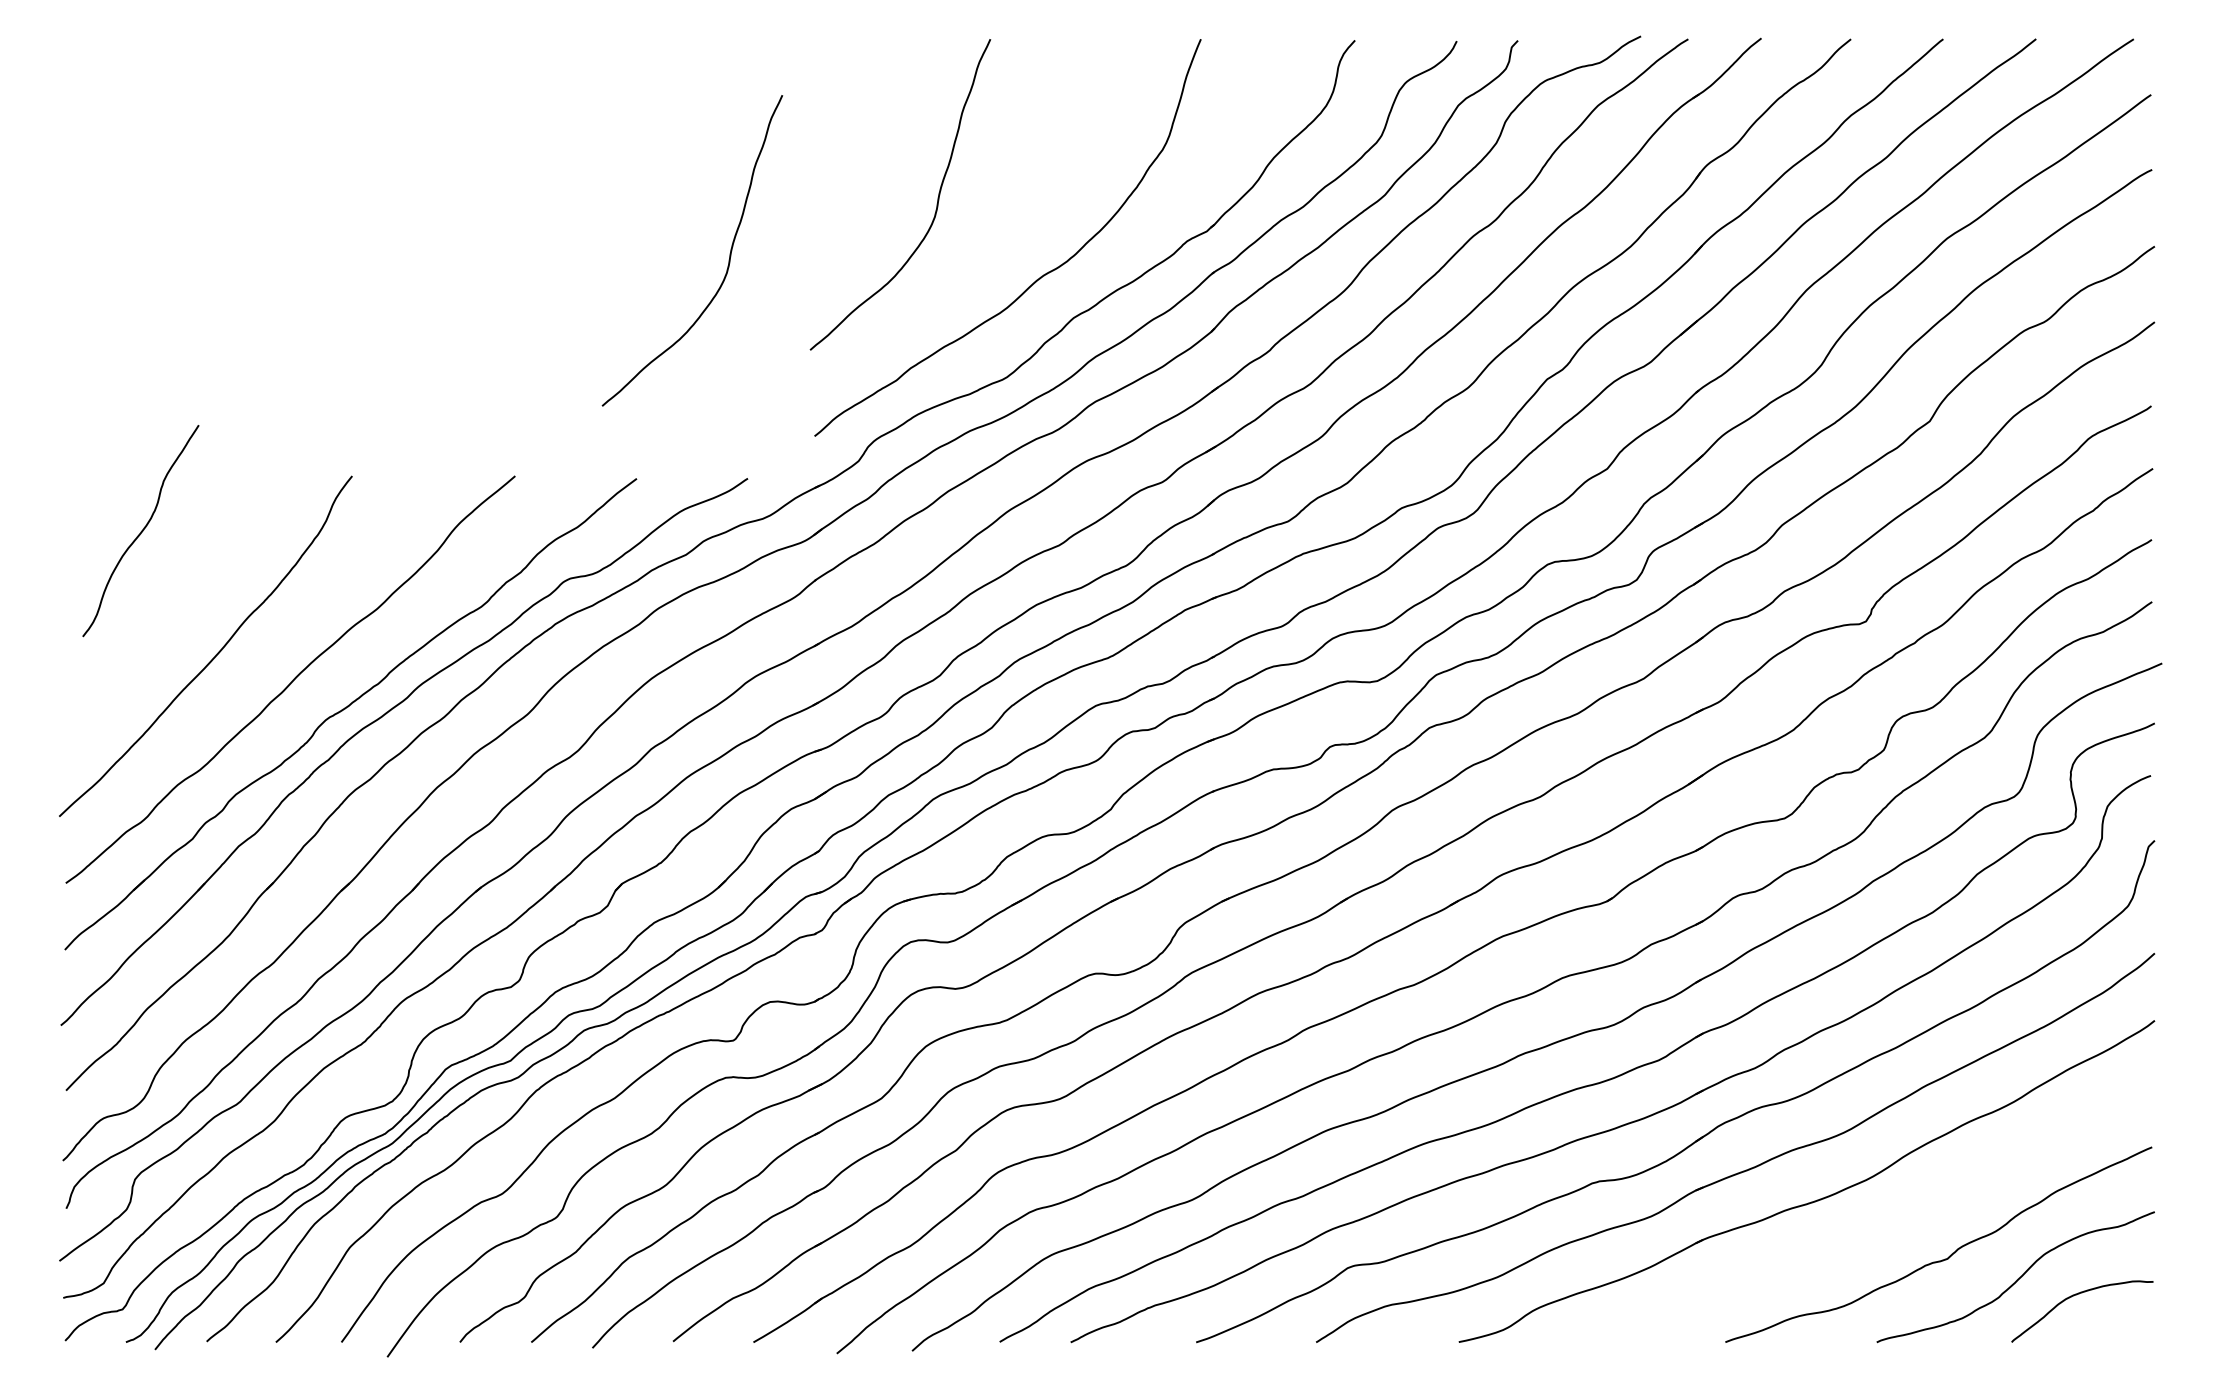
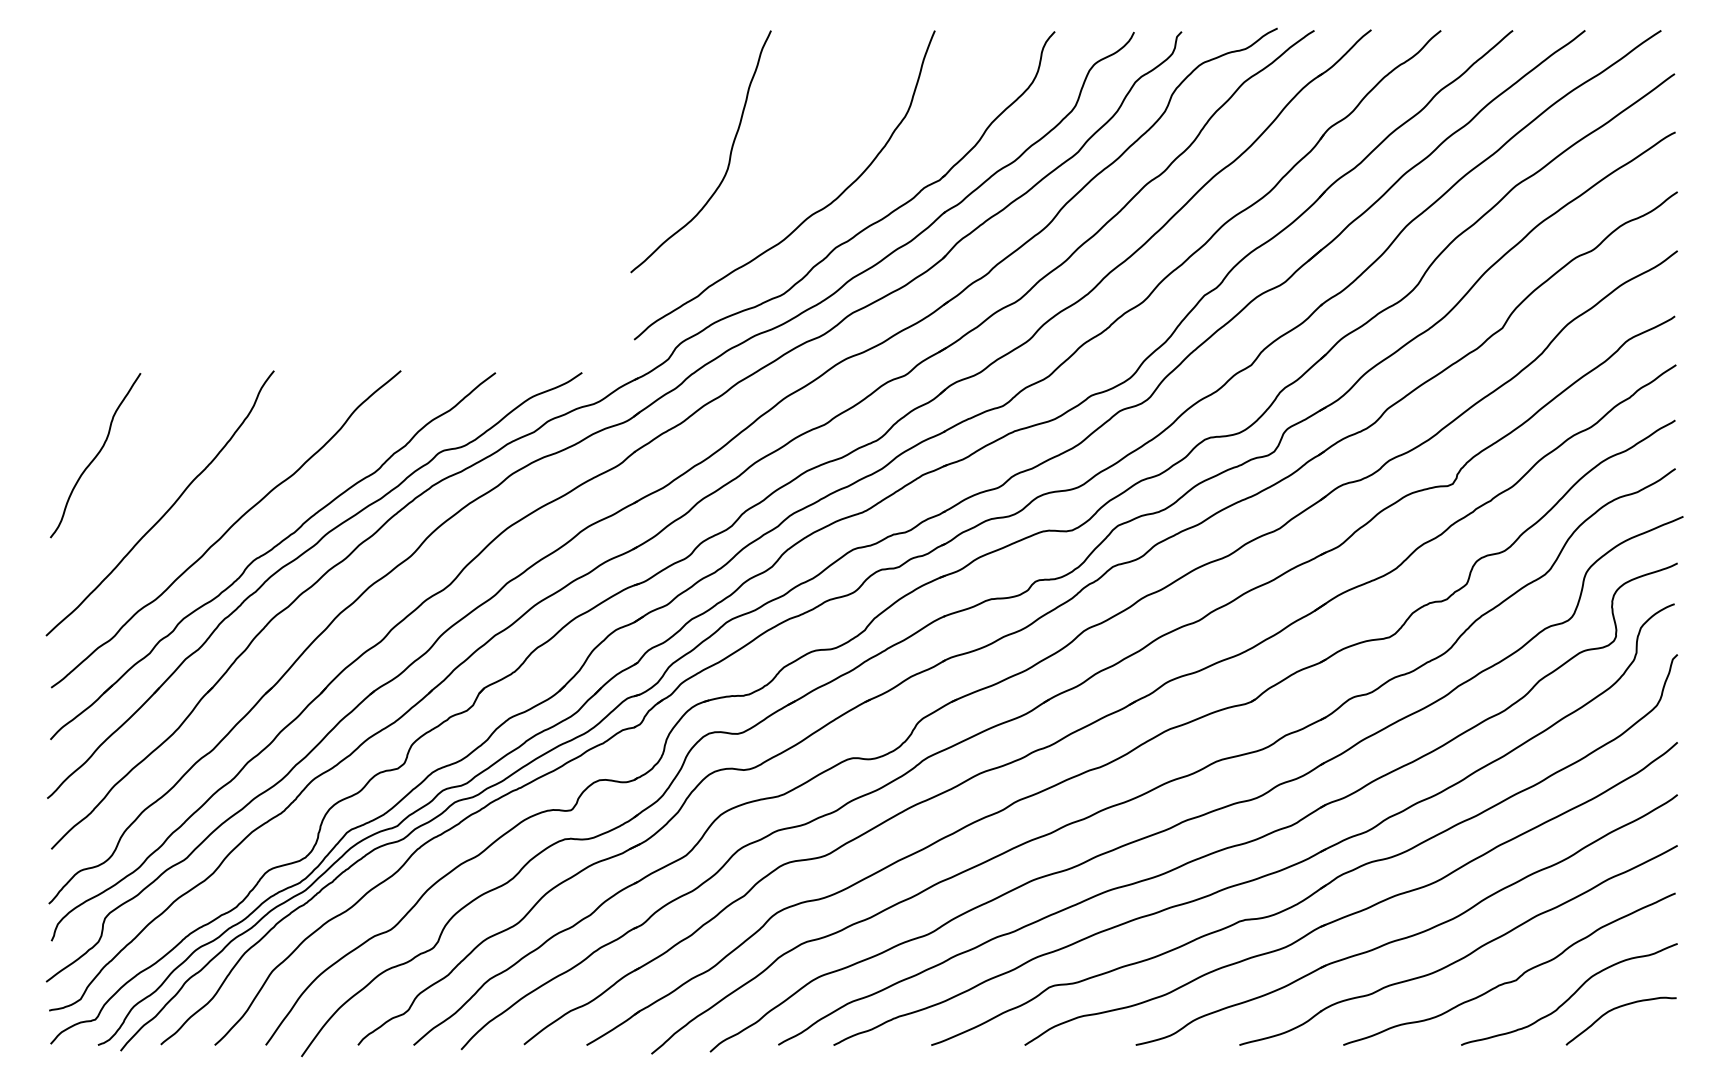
curve: (728, 259) -> (567, 202), removed
curve: (140, 531) -> (95, 455), moved
part: (1880, 1228) -> (1464, 956), added

